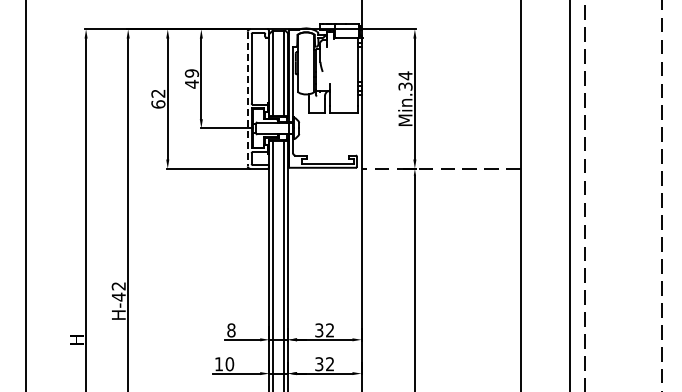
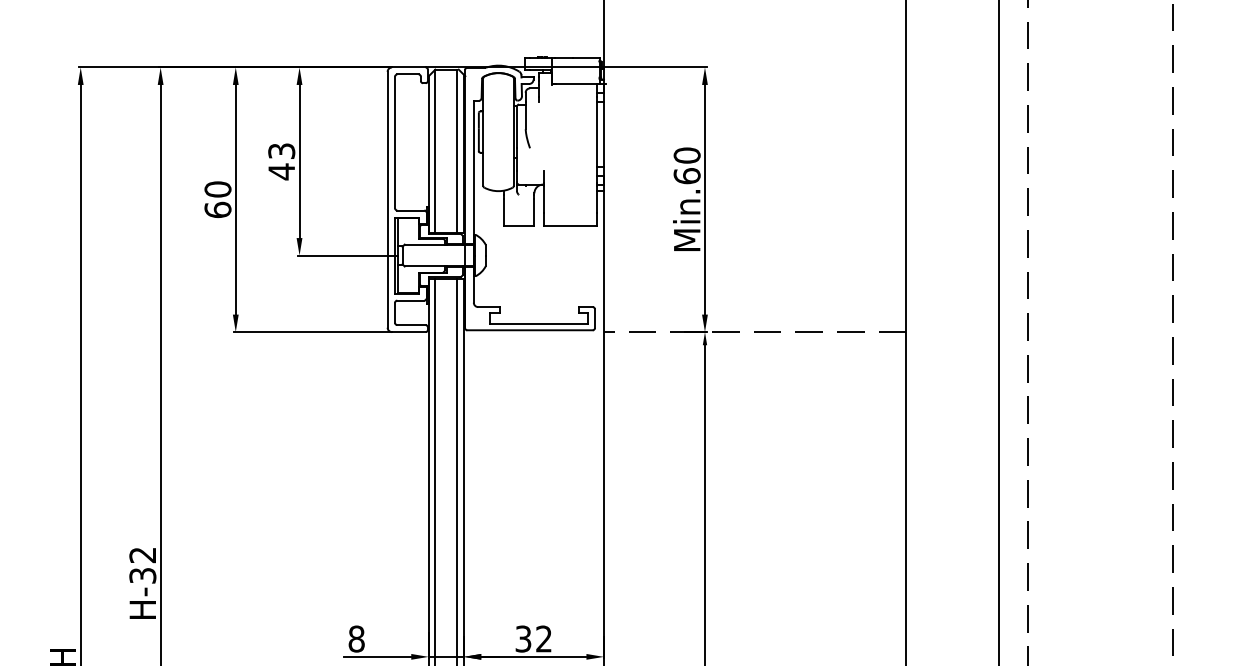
text: (191, 73) -> (280, 151), 49 -> 43
text: (405, 80) -> (687, 164), Min.34 -> Min.60
text: (158, 93) -> (218, 189), 62 -> 60
line: (247, 99) -> (387, 200), dashed -> solid
text: (118, 296) -> (142, 574), H-42 -> H-32

